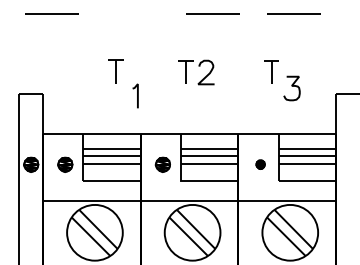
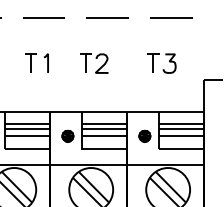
line: (132, 13) -> (43, 17), added
curve: (291, 86) -> (169, 62), moved
curve: (137, 95) -> (47, 62), moved
part: (260, 164) -> (144, 136), size x1.67

